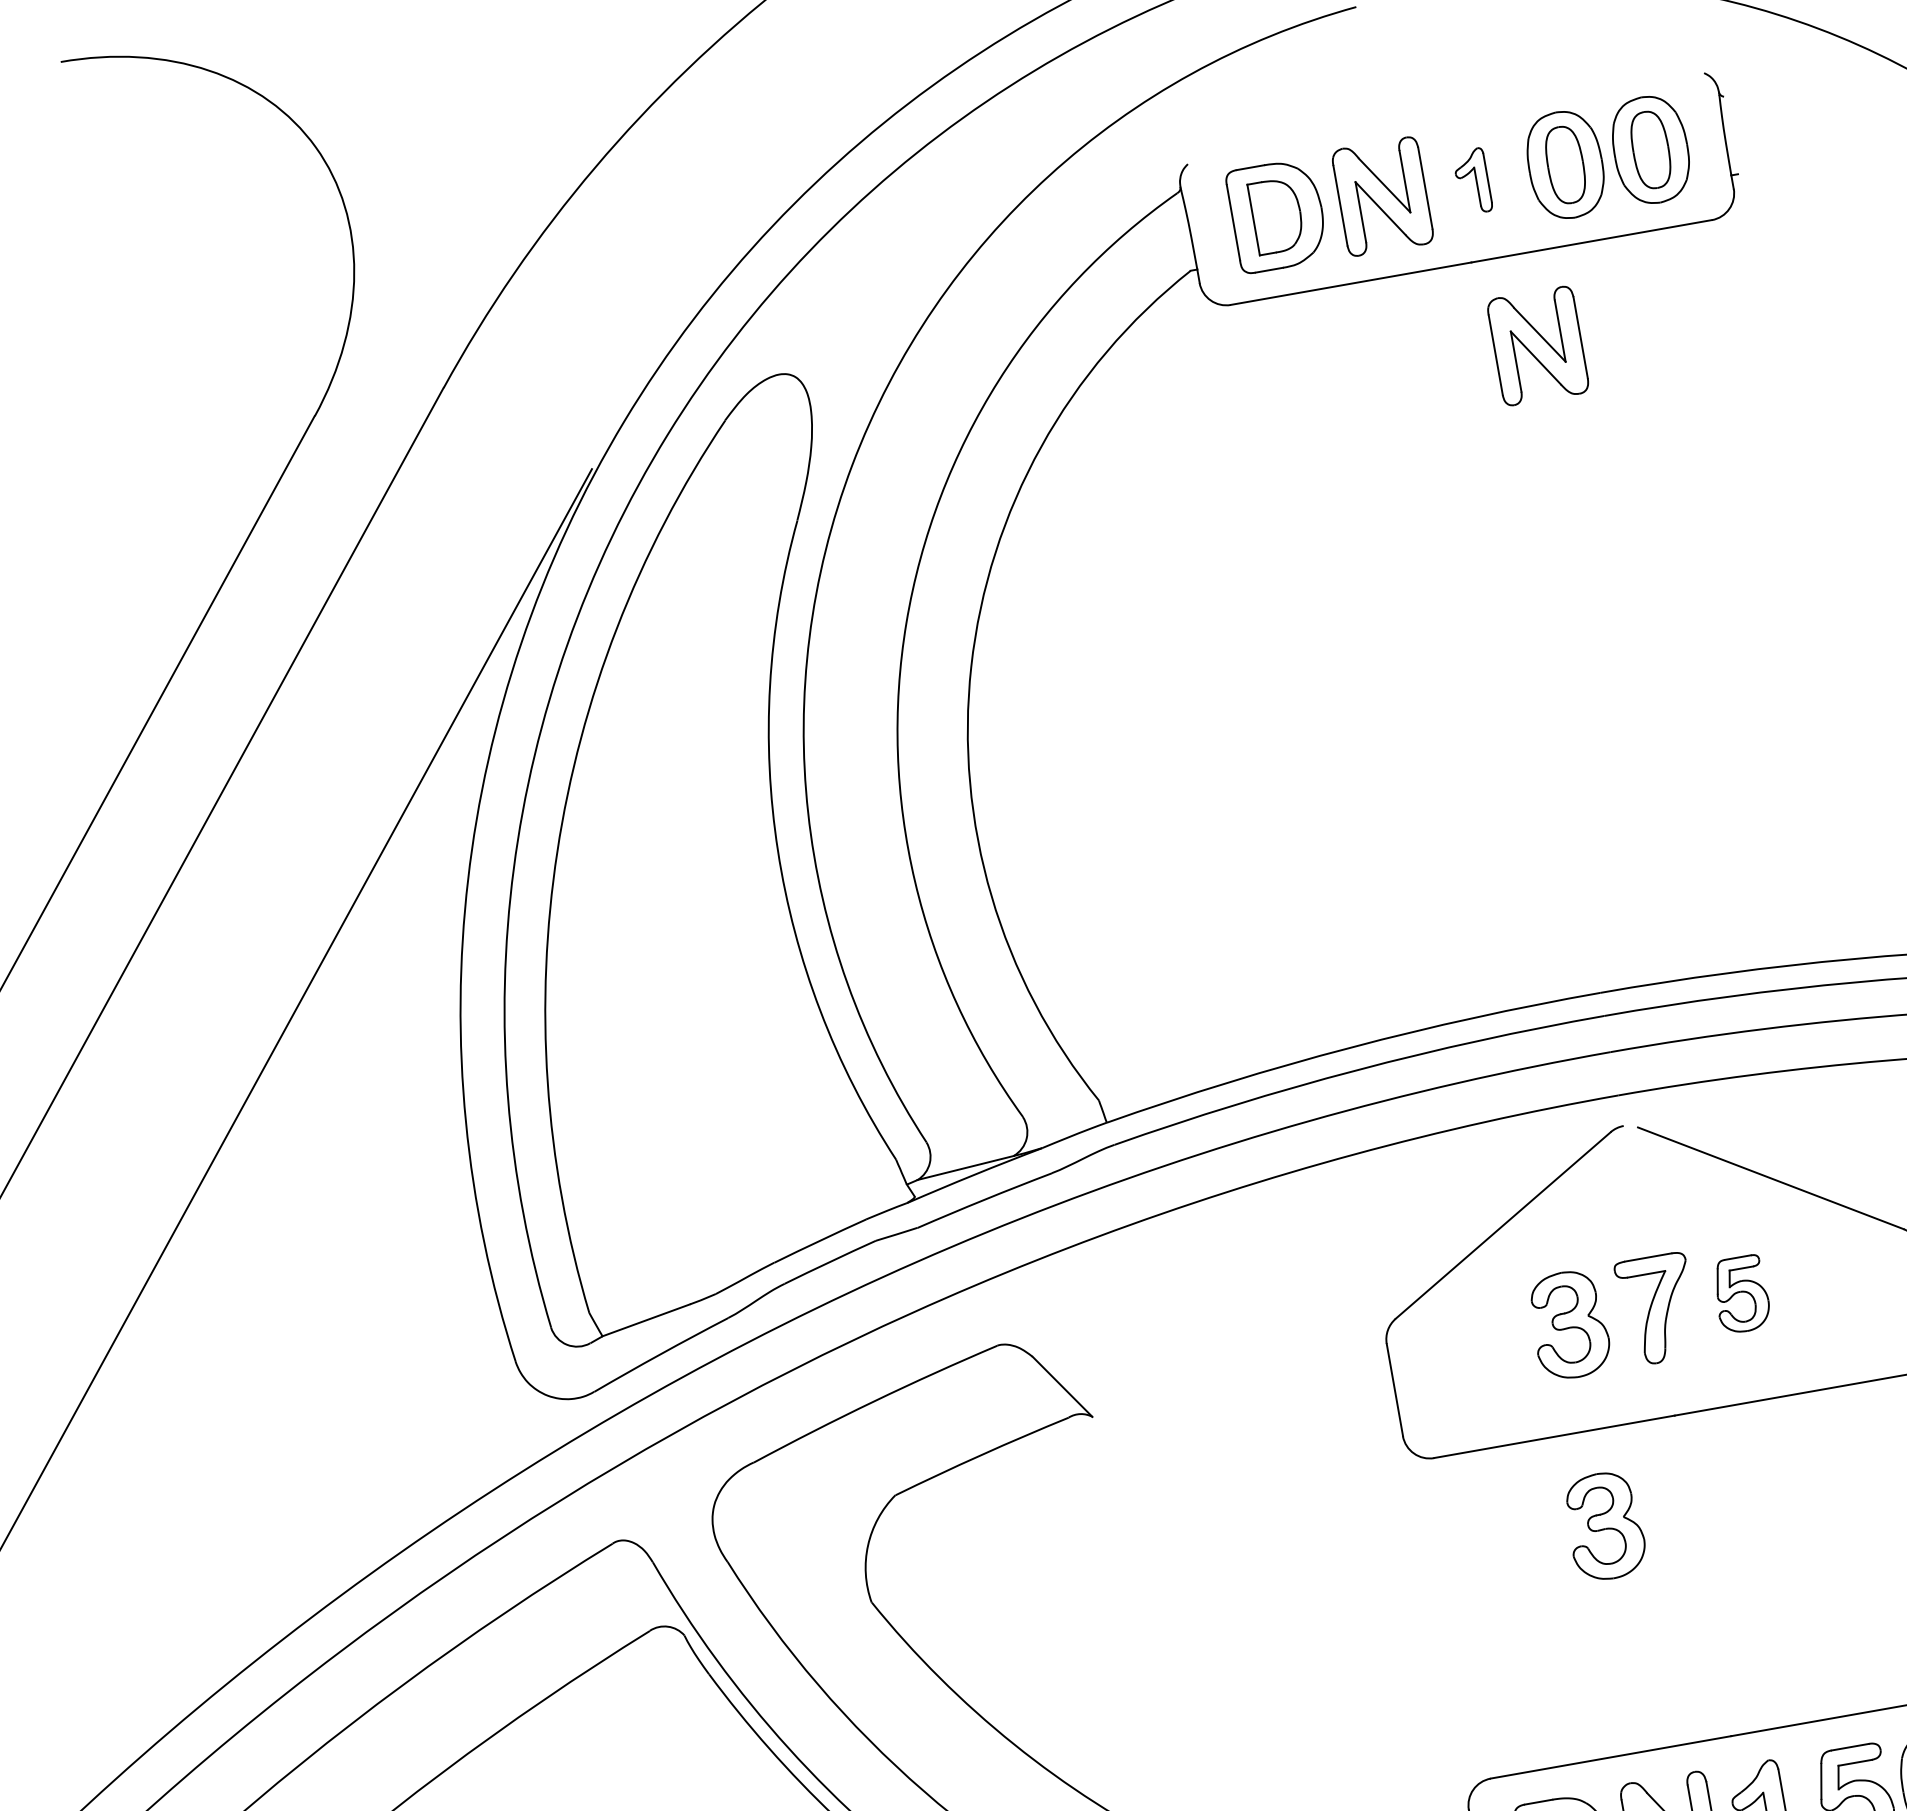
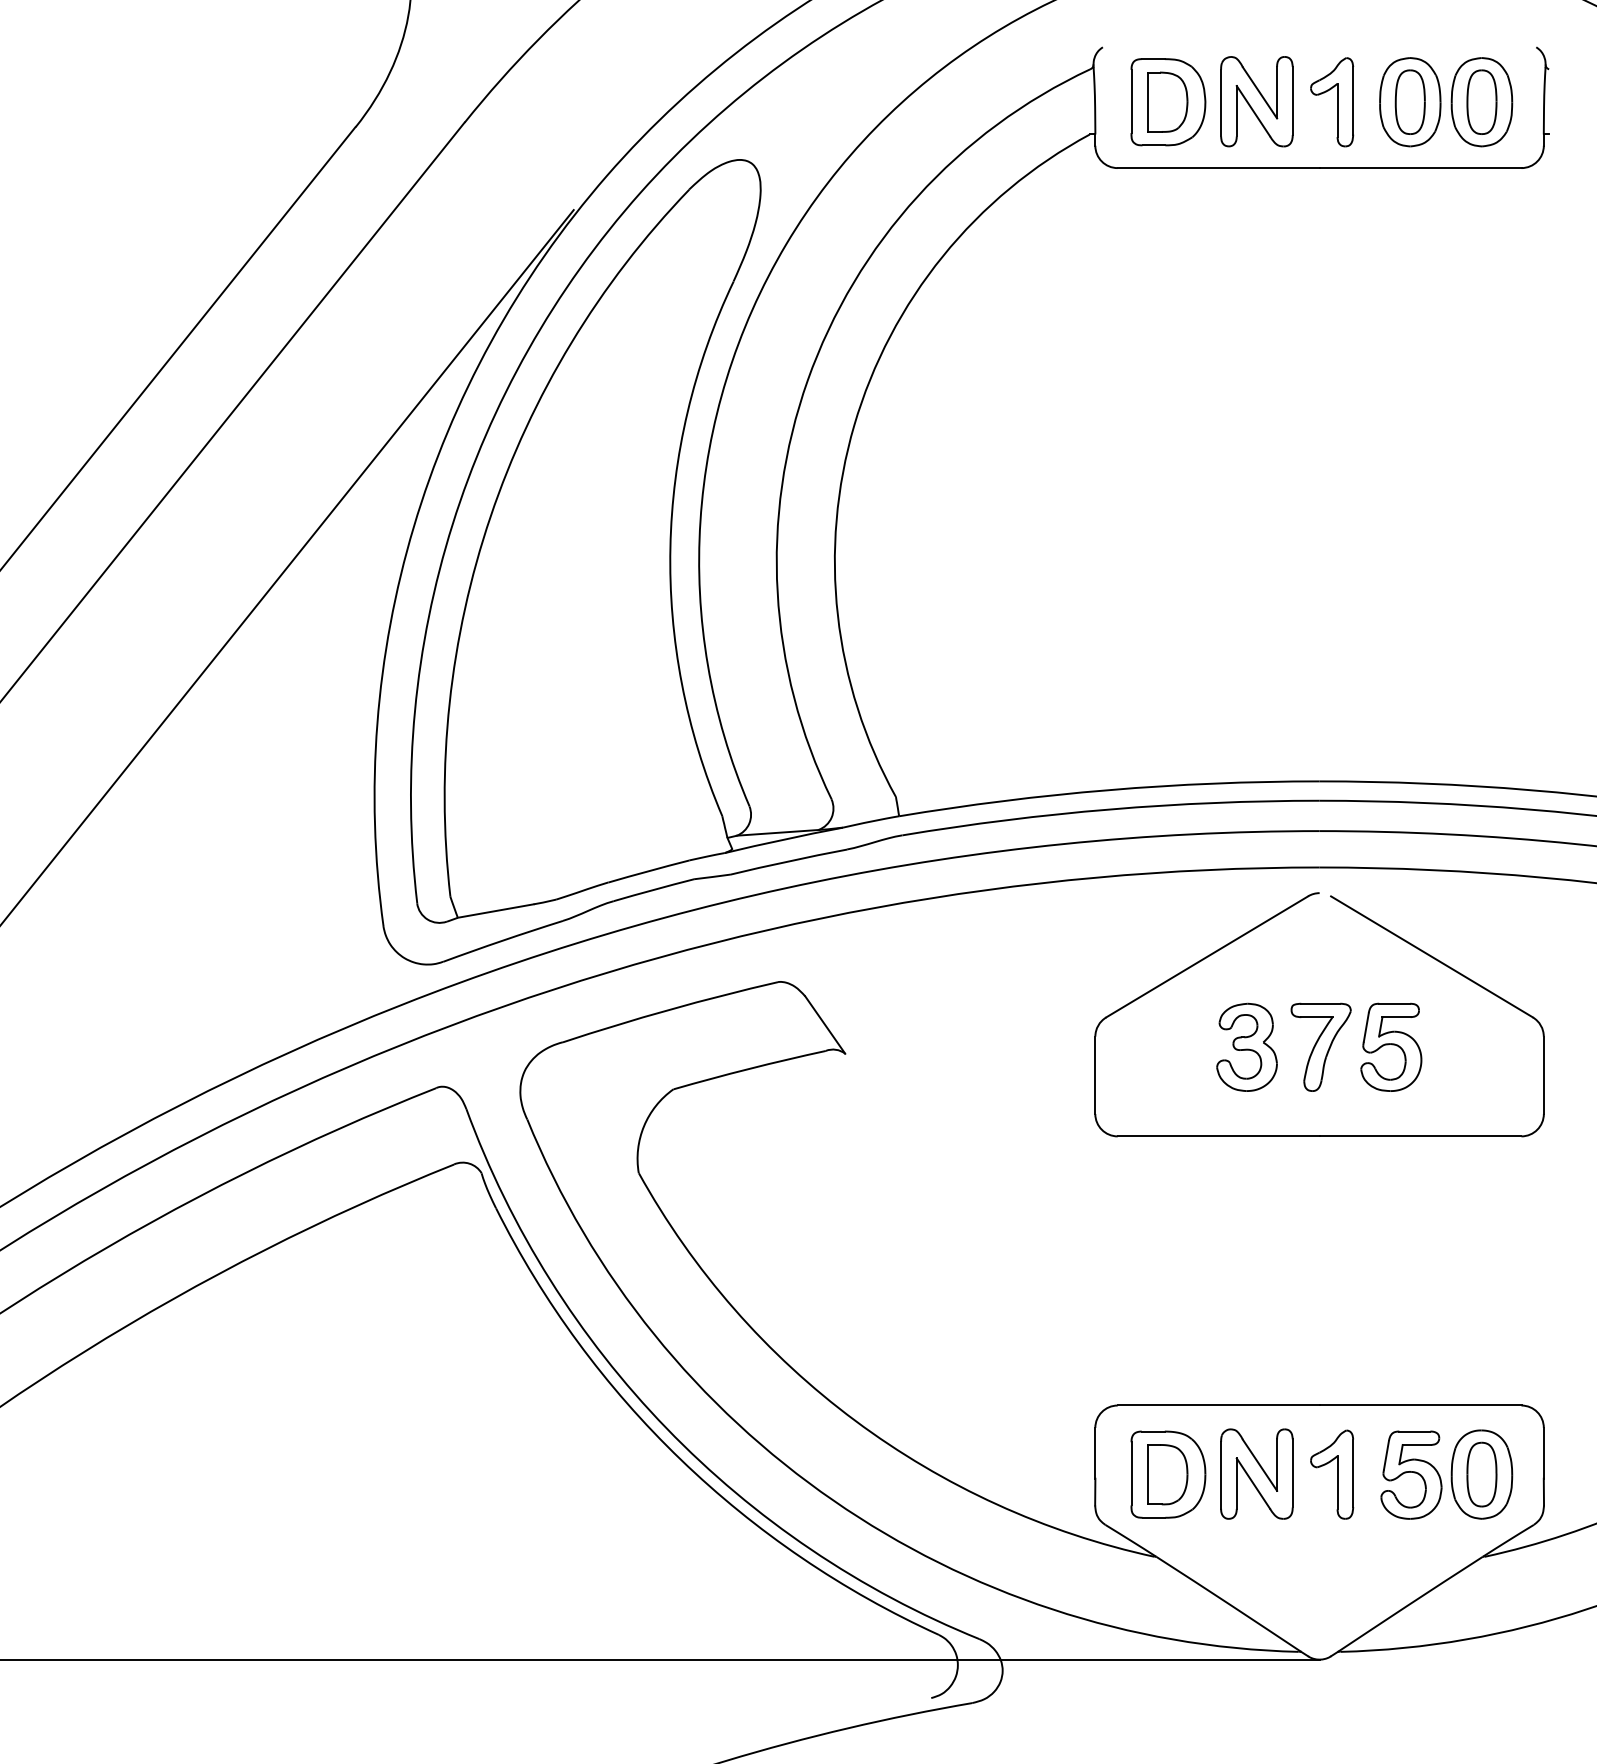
part: (1472, 181) -> (1332, 102), size x1.67
part: (1537, 345) -> (1361, 245), removed
part: (1741, 1293) -> (1391, 1046), size x1.43
part: (1604, 1525) -> (1246, 1215), removed

